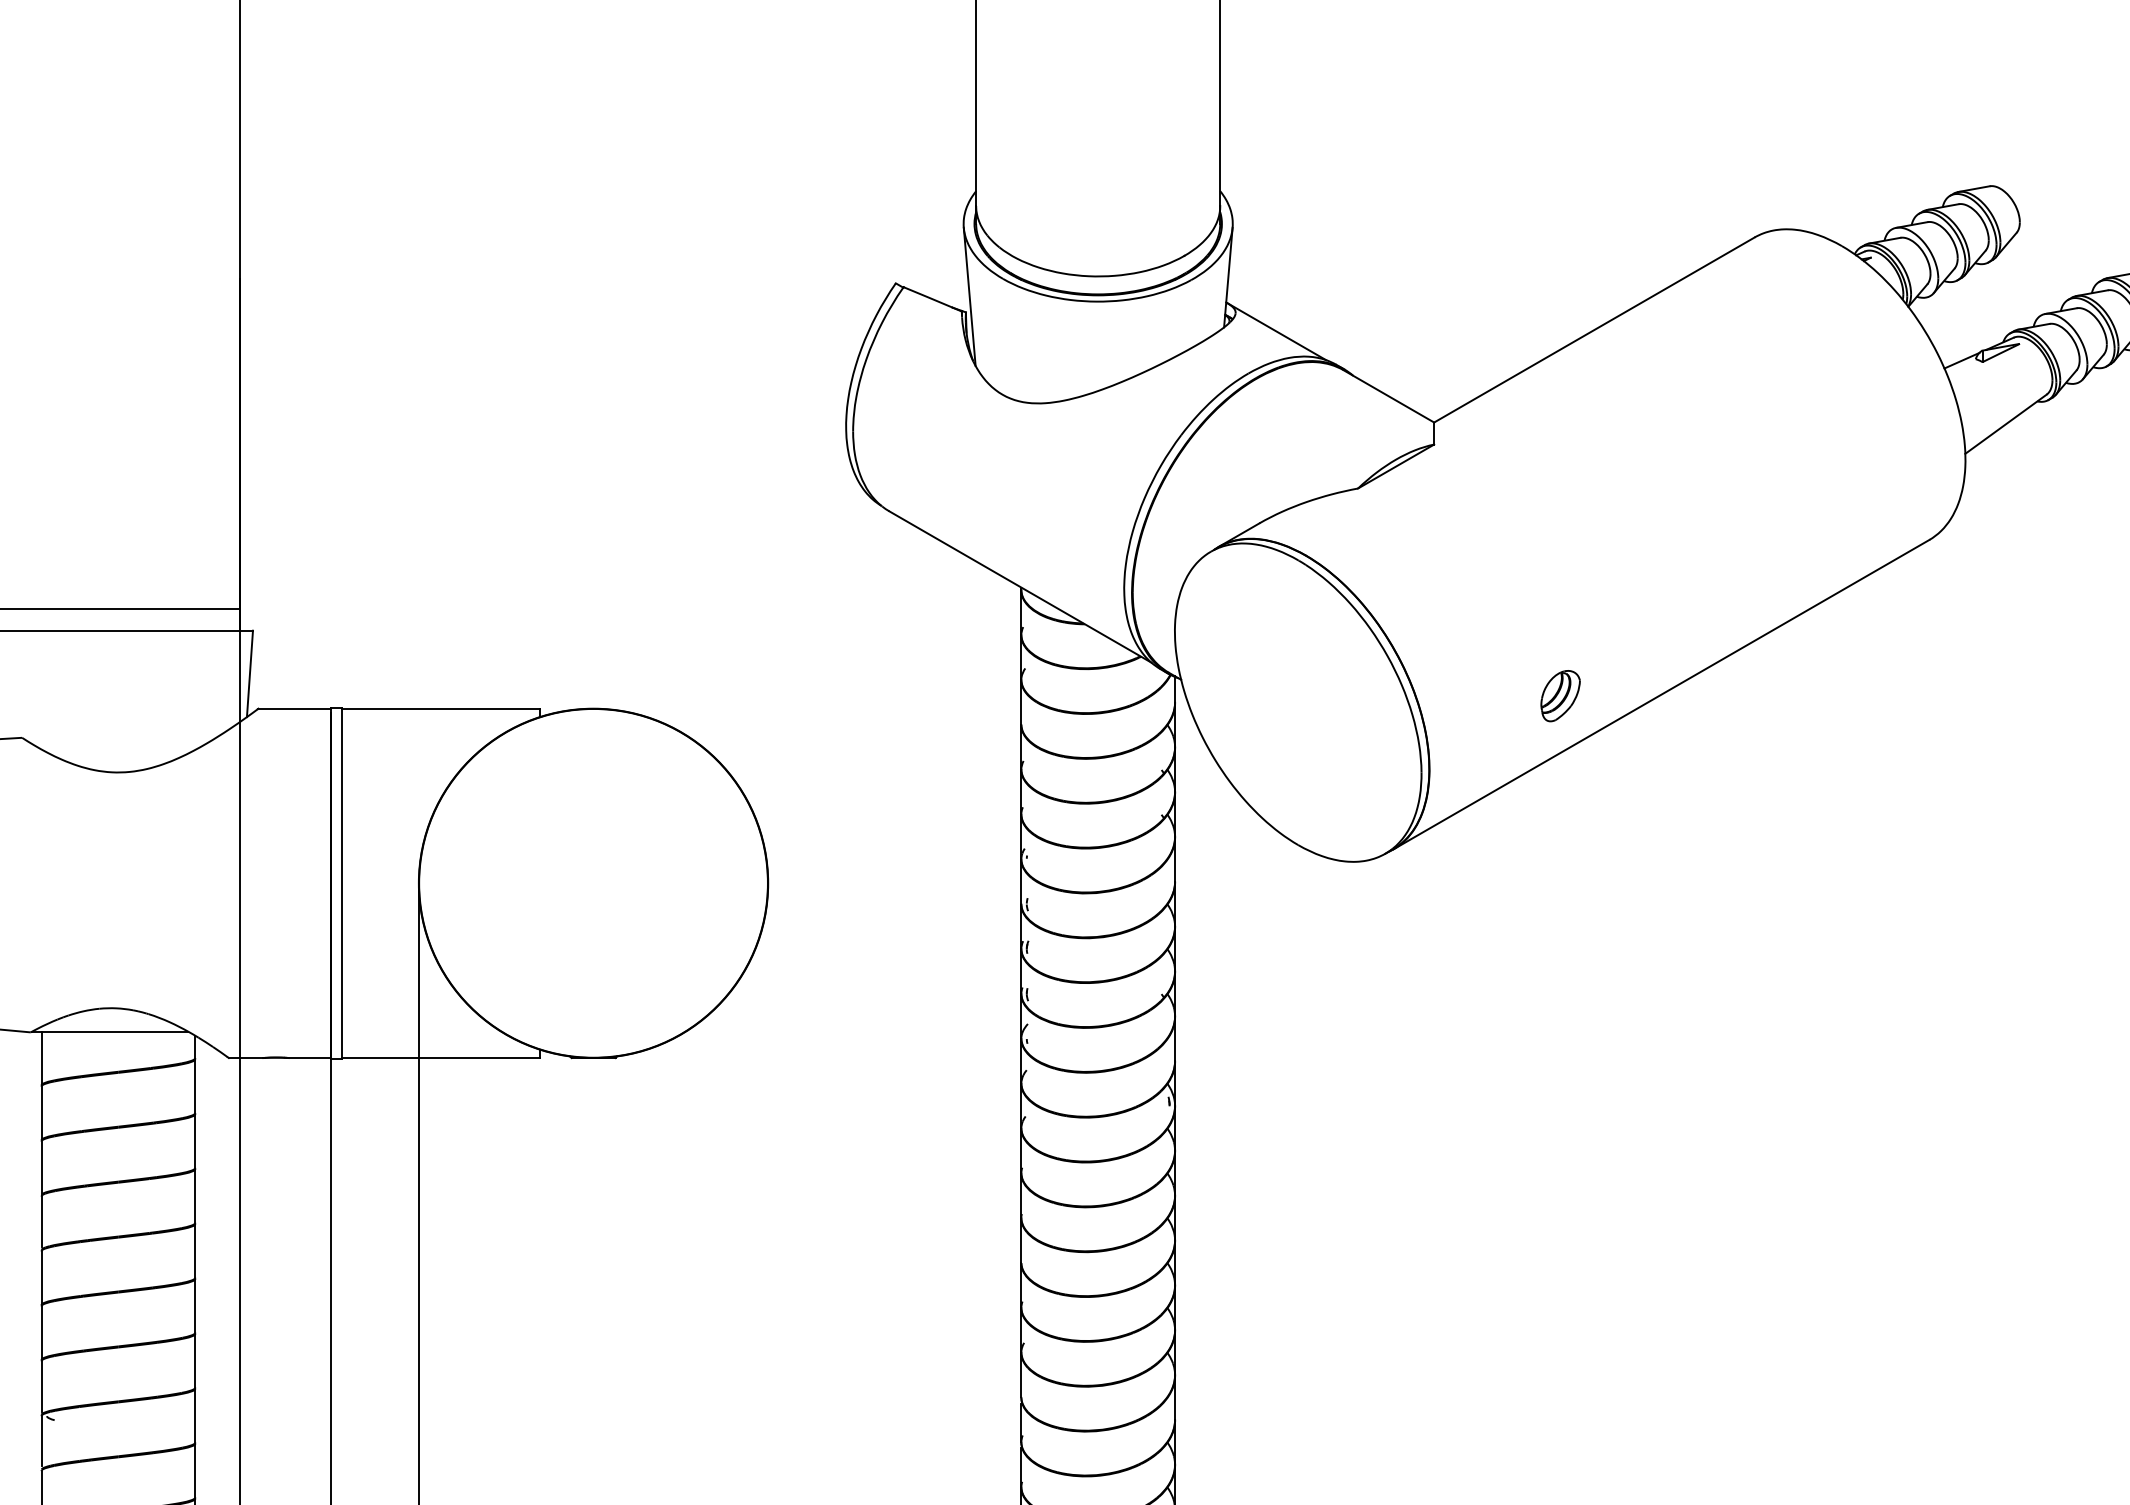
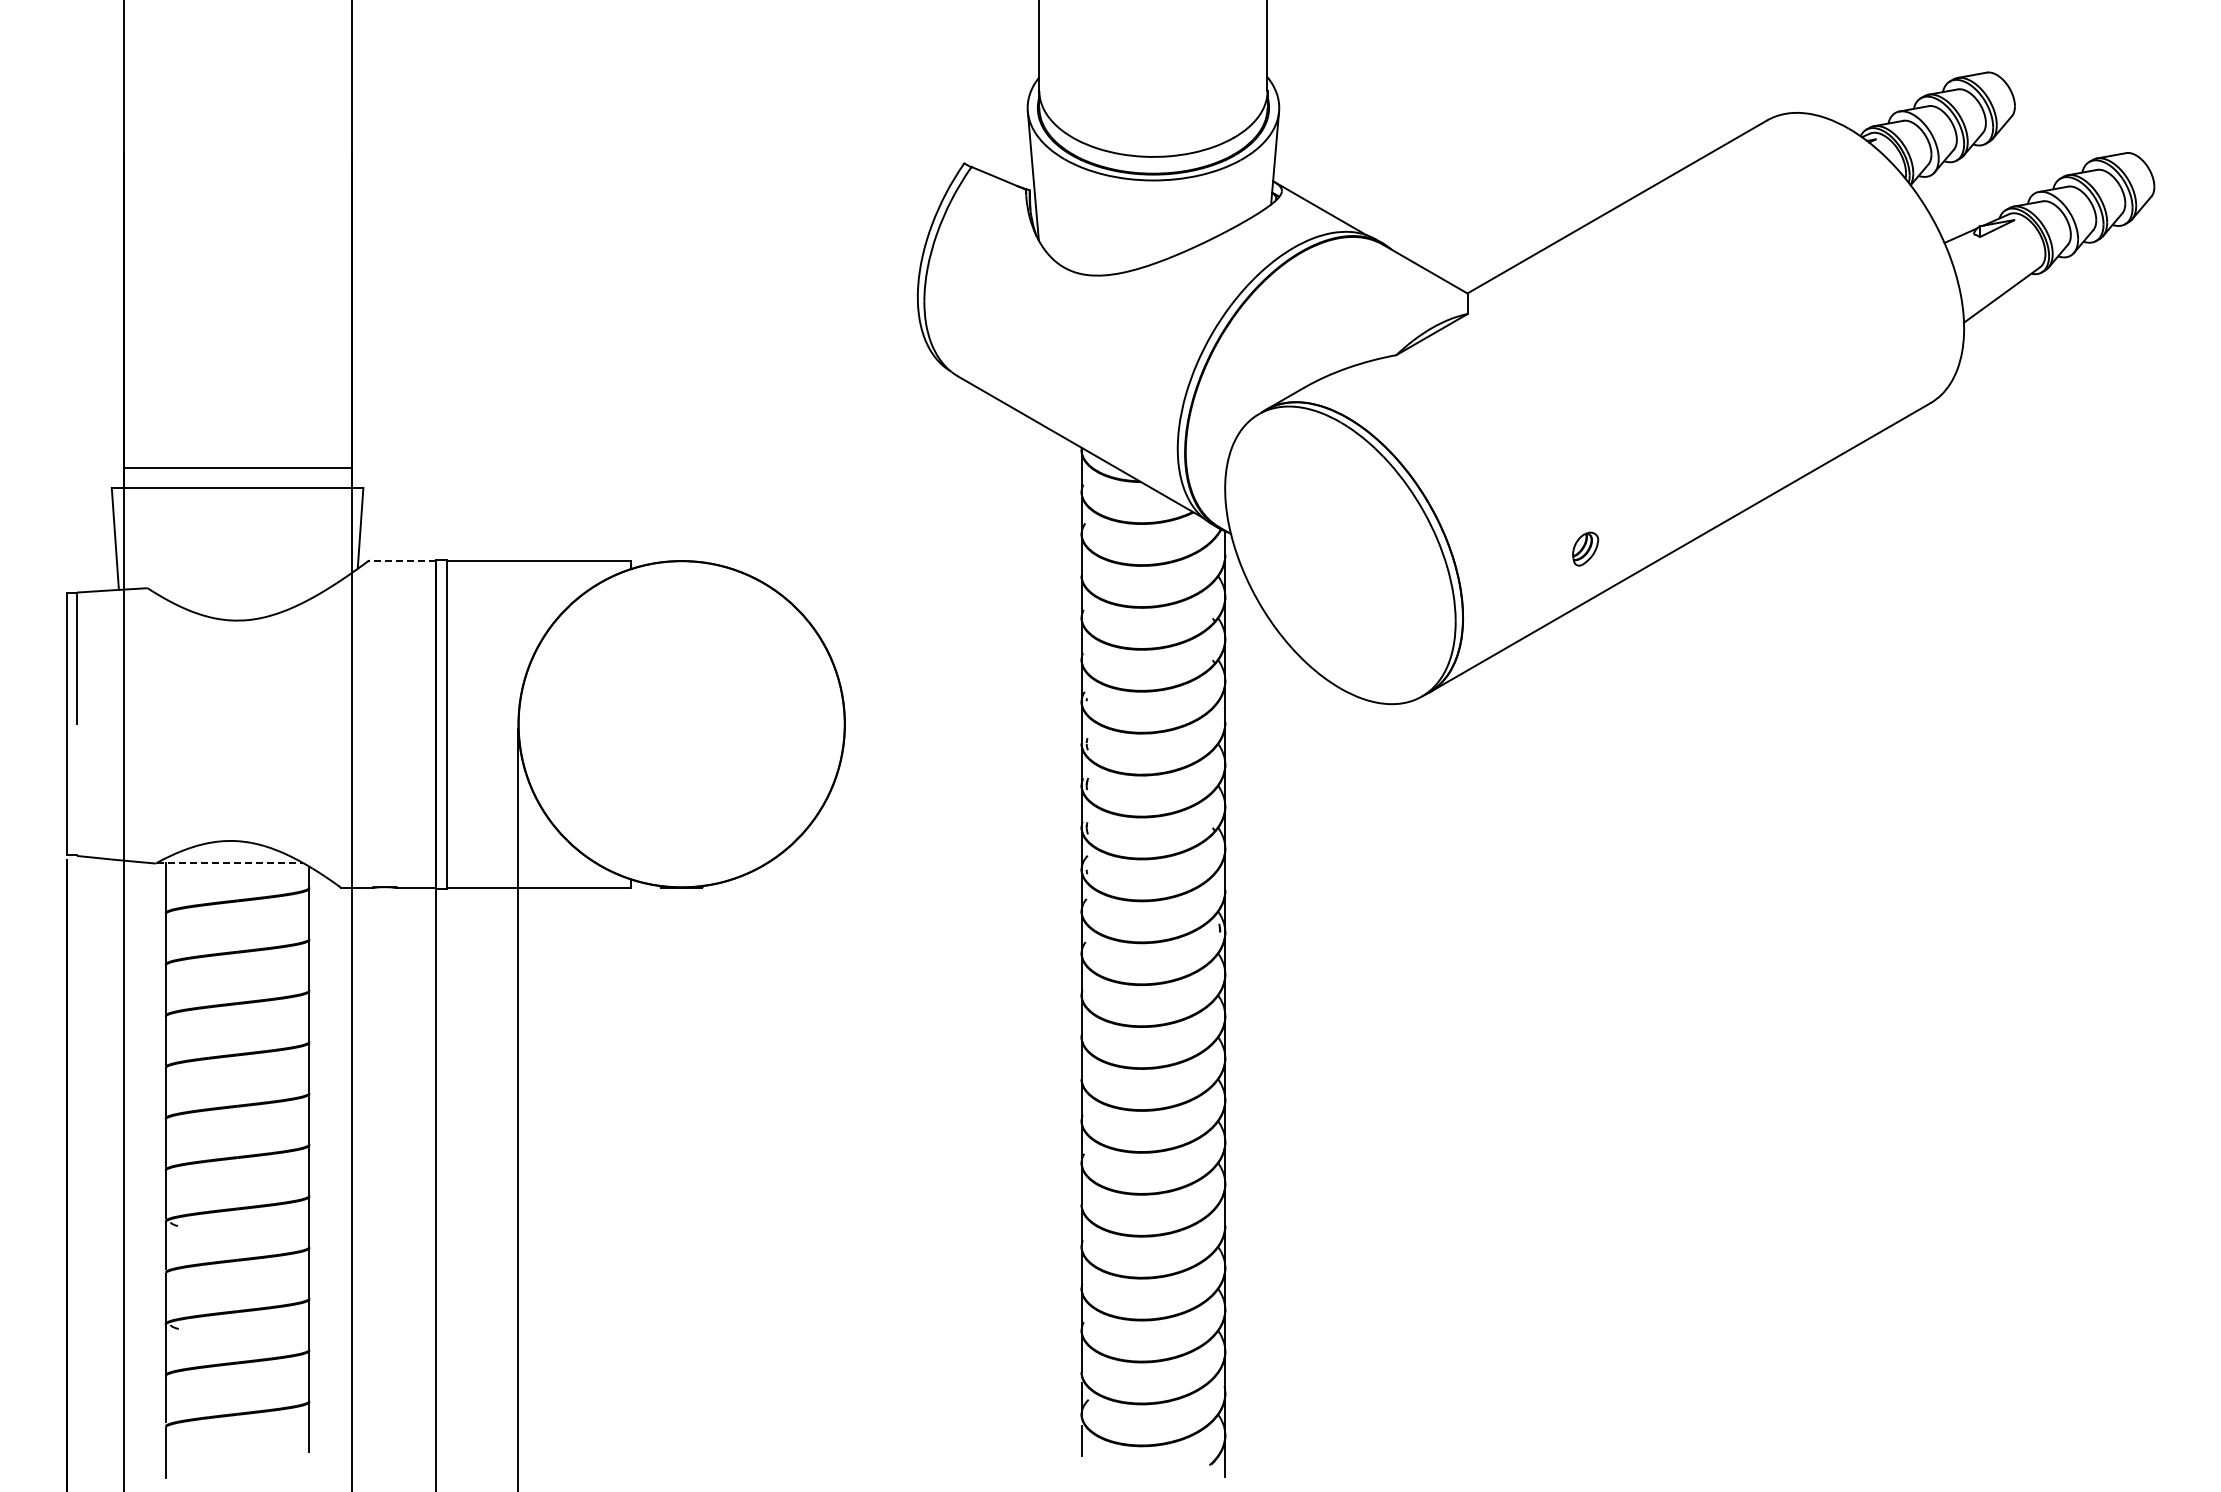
part: (1560, 695) -> (1585, 548), size x0.7
line: (294, 708) -> (402, 560), solid -> dashed
line: (109, 1031) -> (229, 862), solid -> dashed

